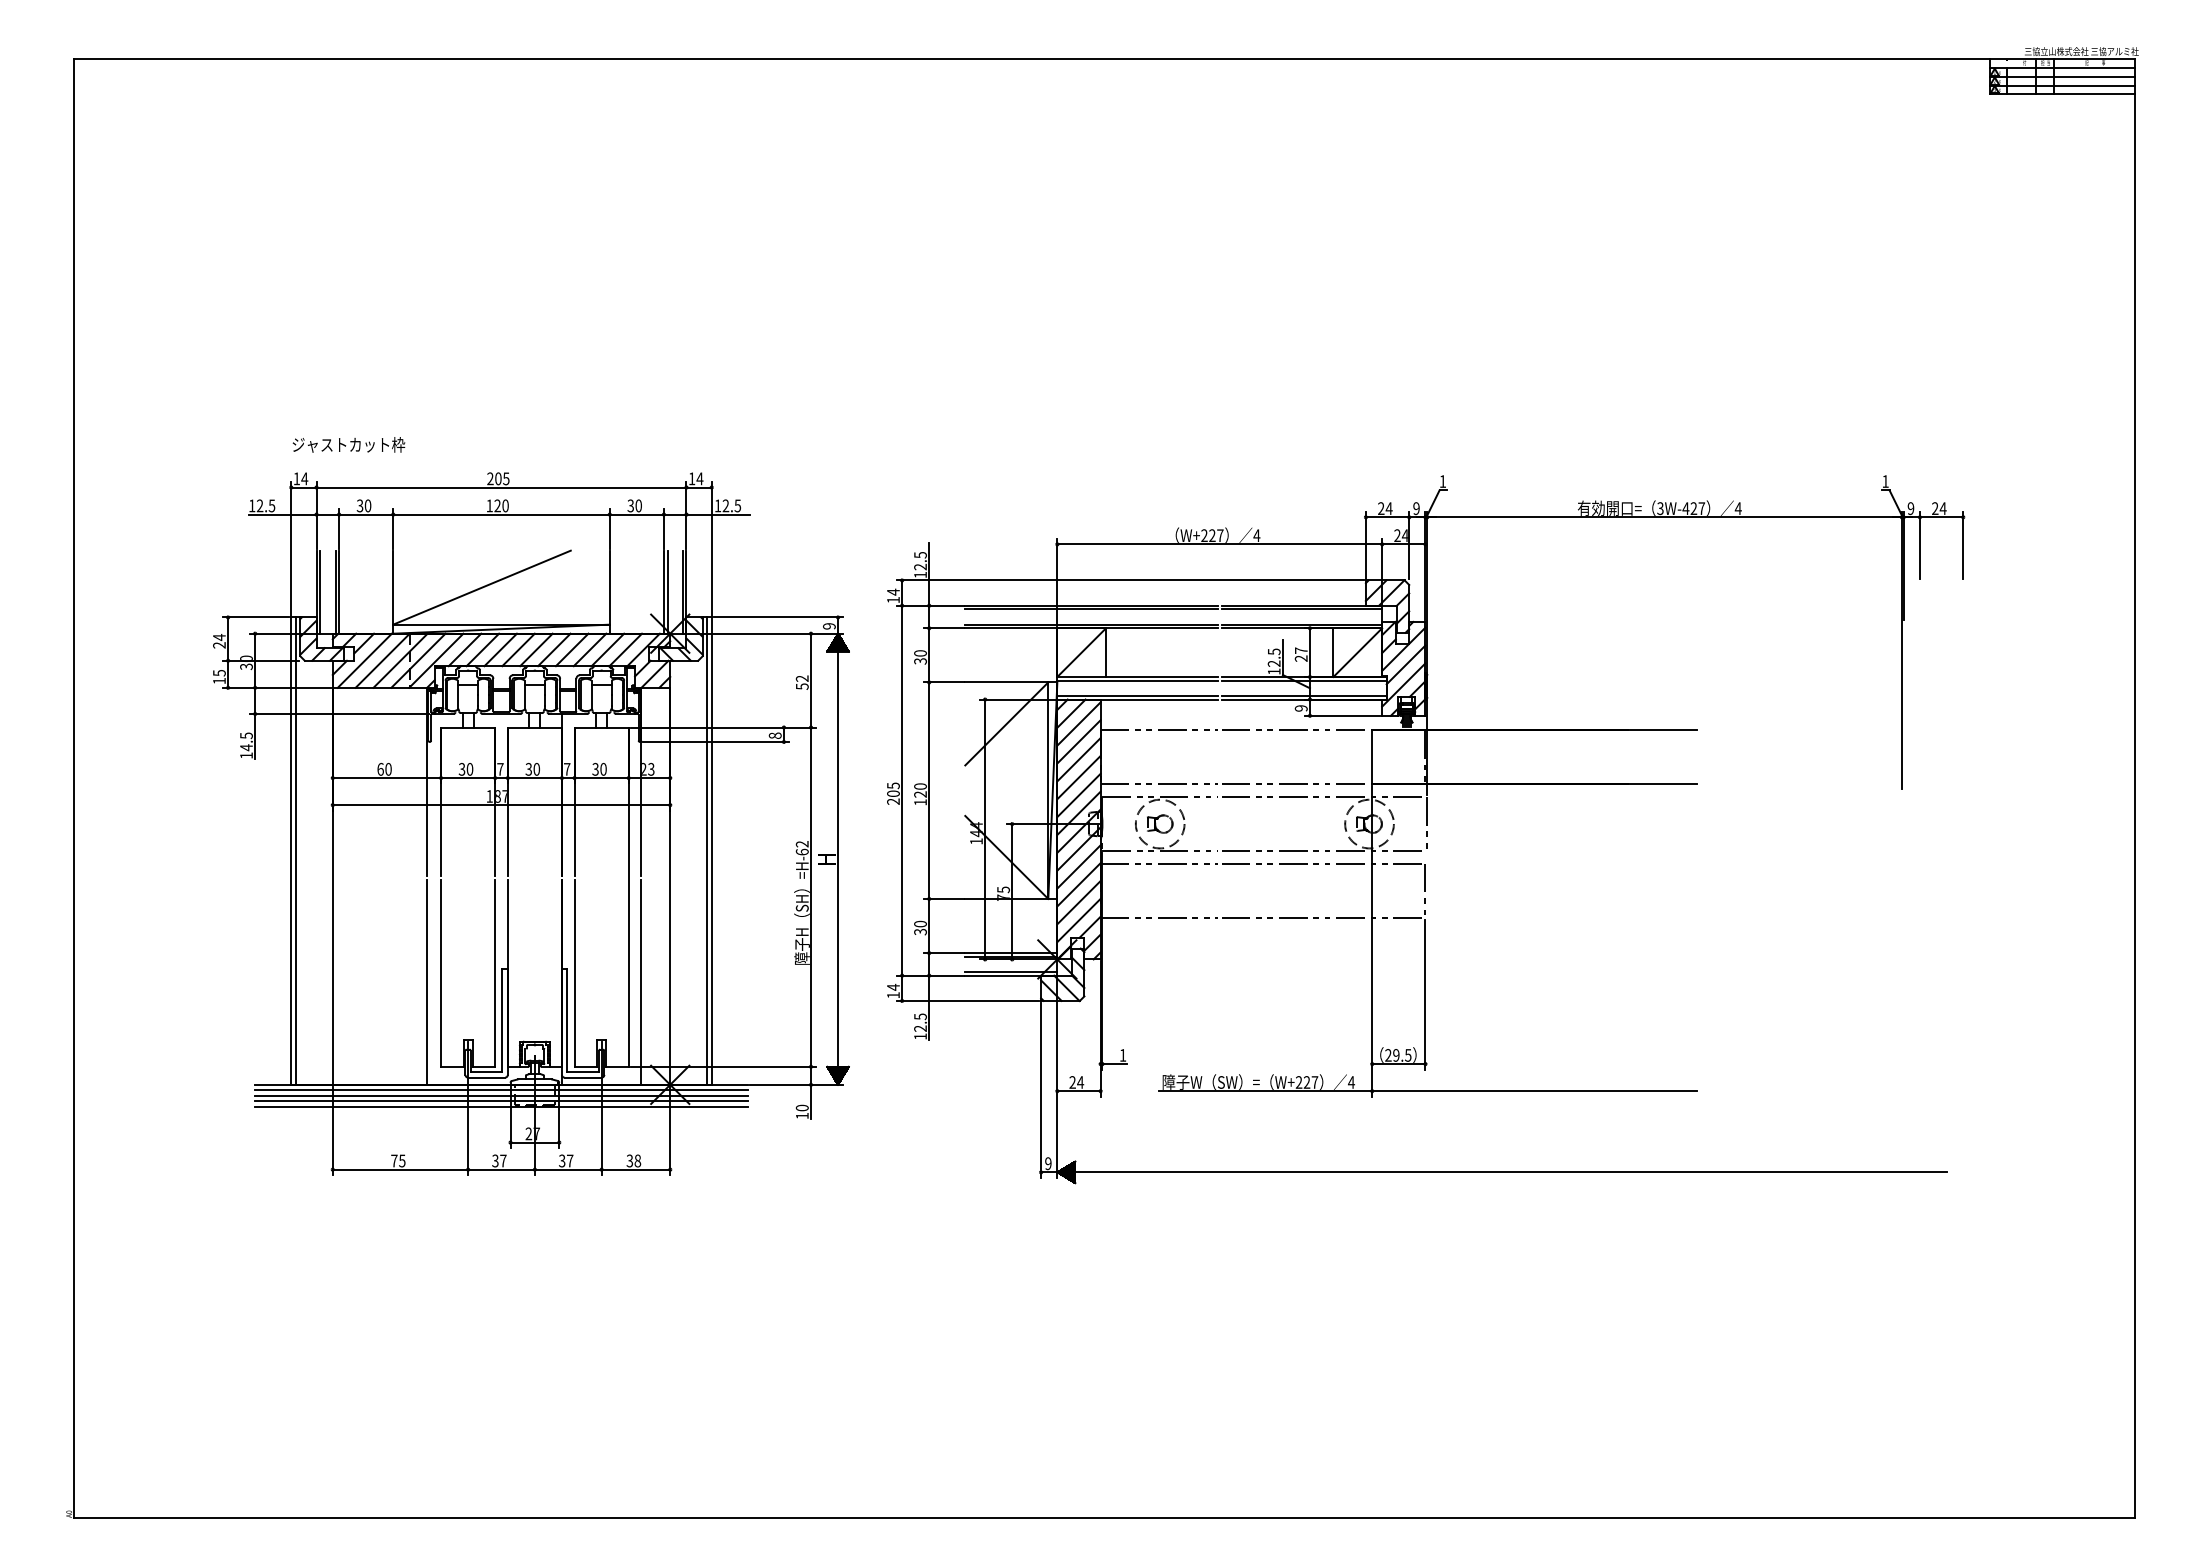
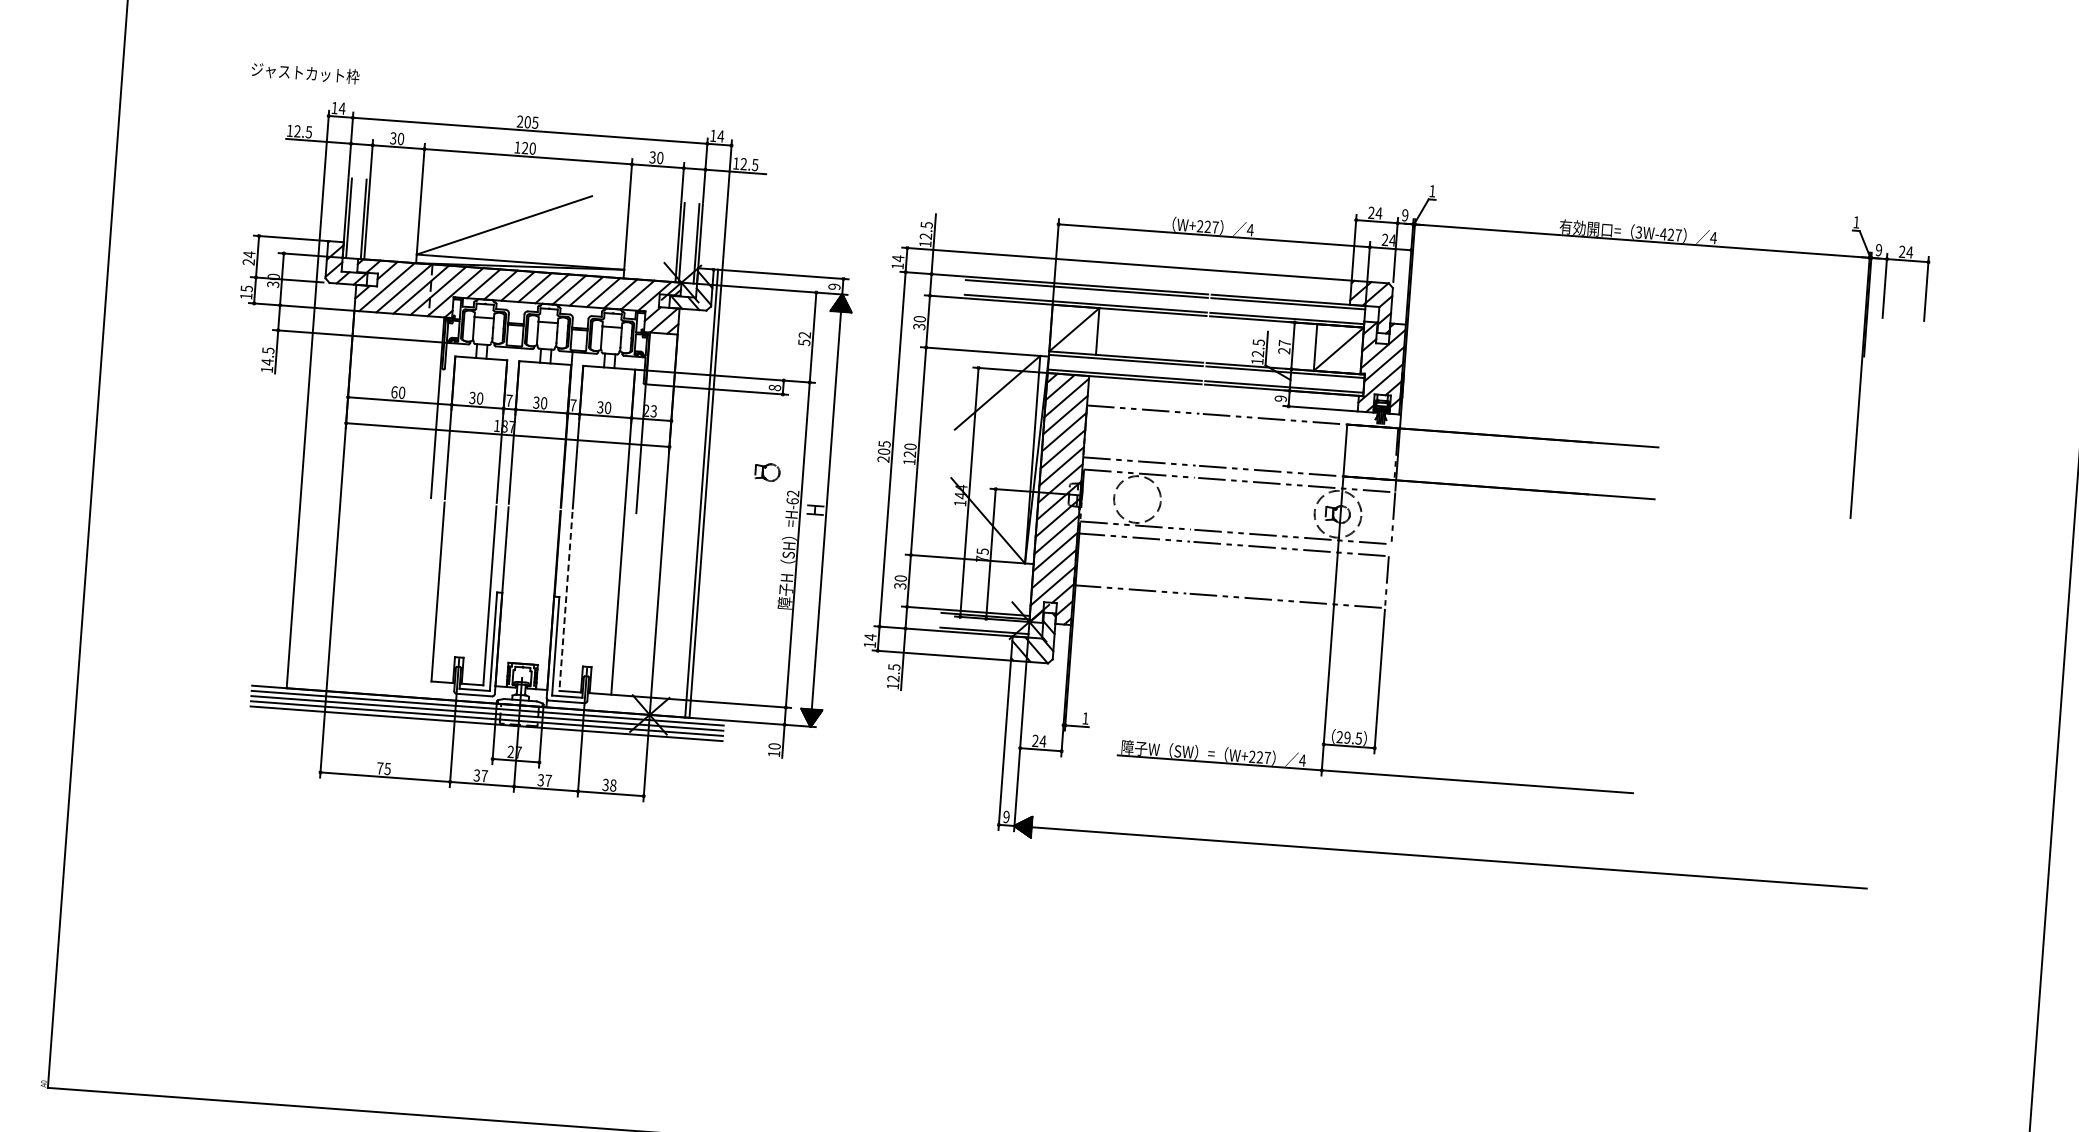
text: (348, 444) -> (305, 72), moved
part: (1160, 823) -> (768, 471), moved
line: (295, 850) -> (307, 464), removed
line: (574, 973) -> (565, 601), solid -> dashed
line: (426, 982) -> (423, 599), removed
line: (640, 982) -> (628, 614), removed

